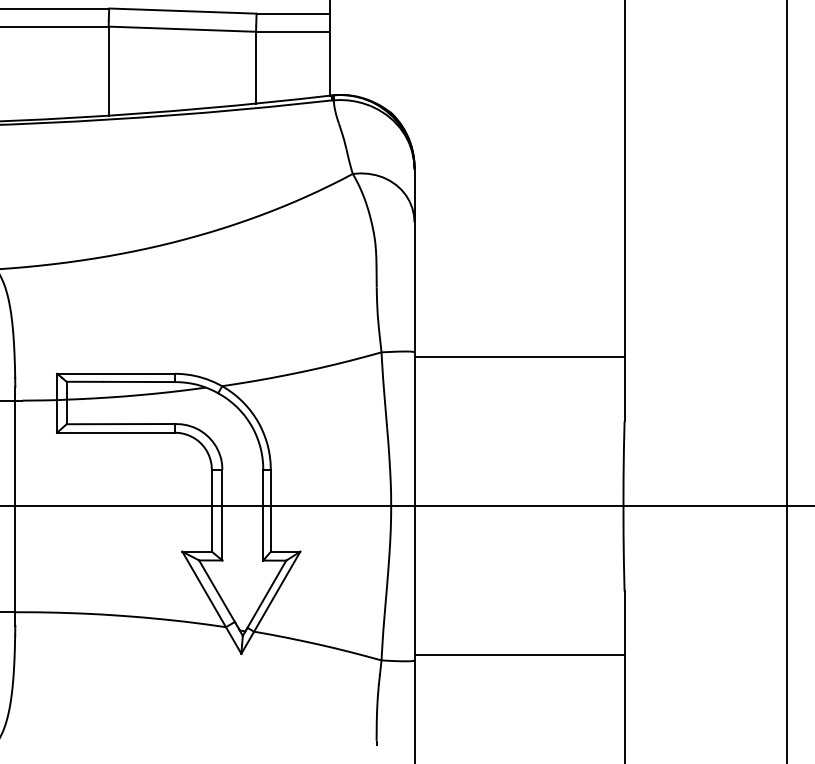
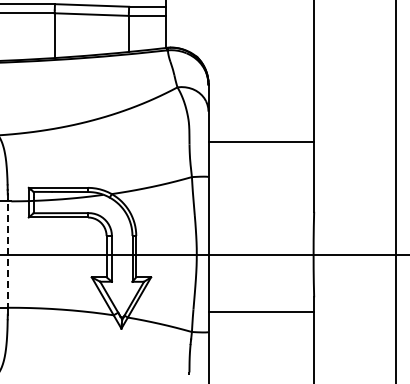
line: (519, 357) -> (261, 141), moved
line: (14, 506) -> (7, 254), solid -> dashed
line: (519, 655) -> (261, 312), moved

